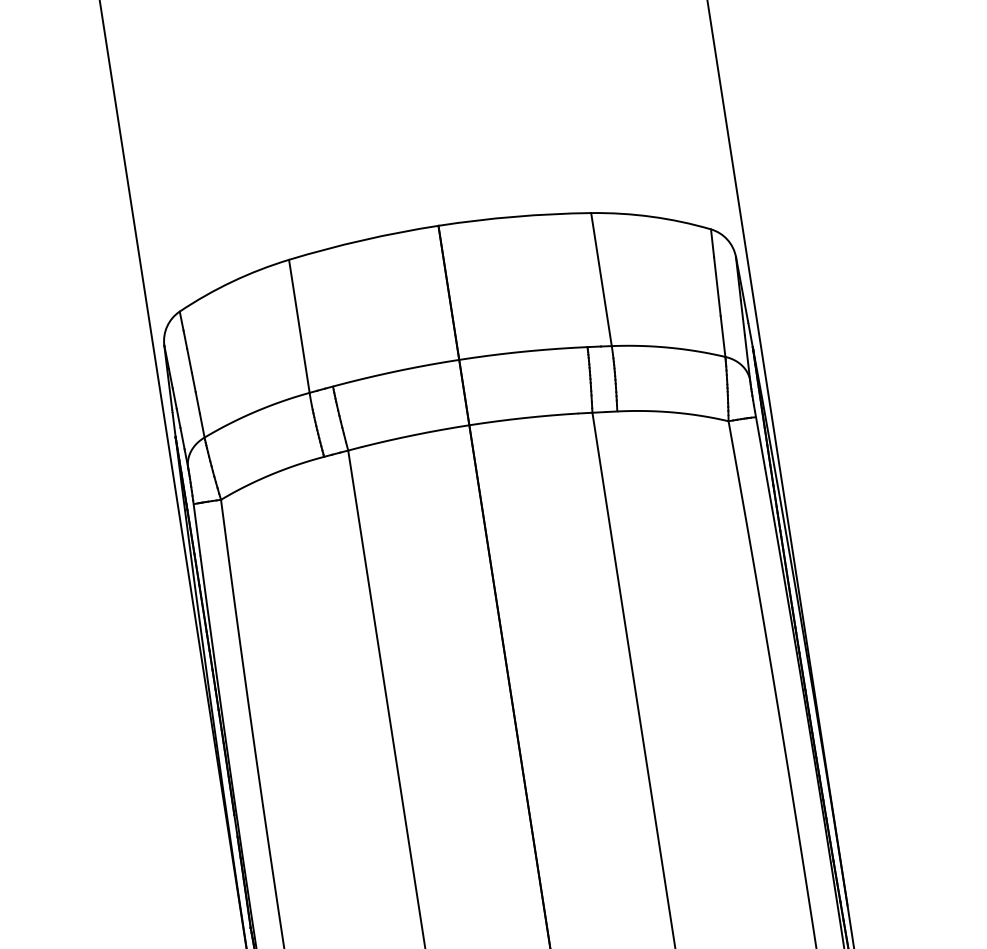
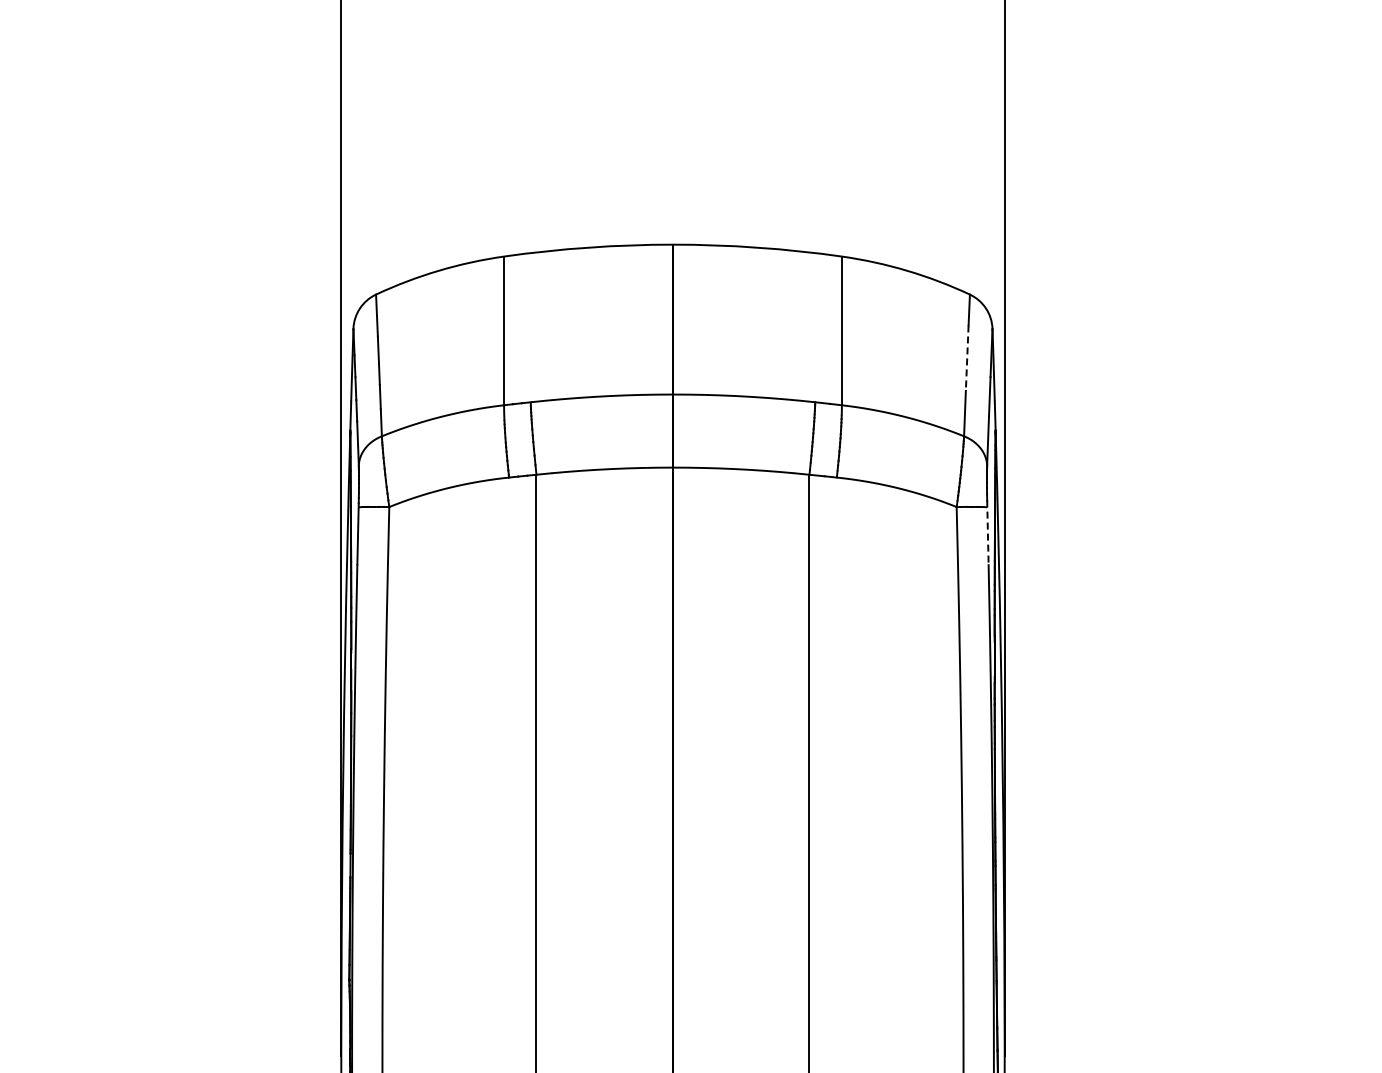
line: (717, 286) -> (967, 358), solid -> dashed
line: (759, 439) -> (987, 532), solid -> dashed

